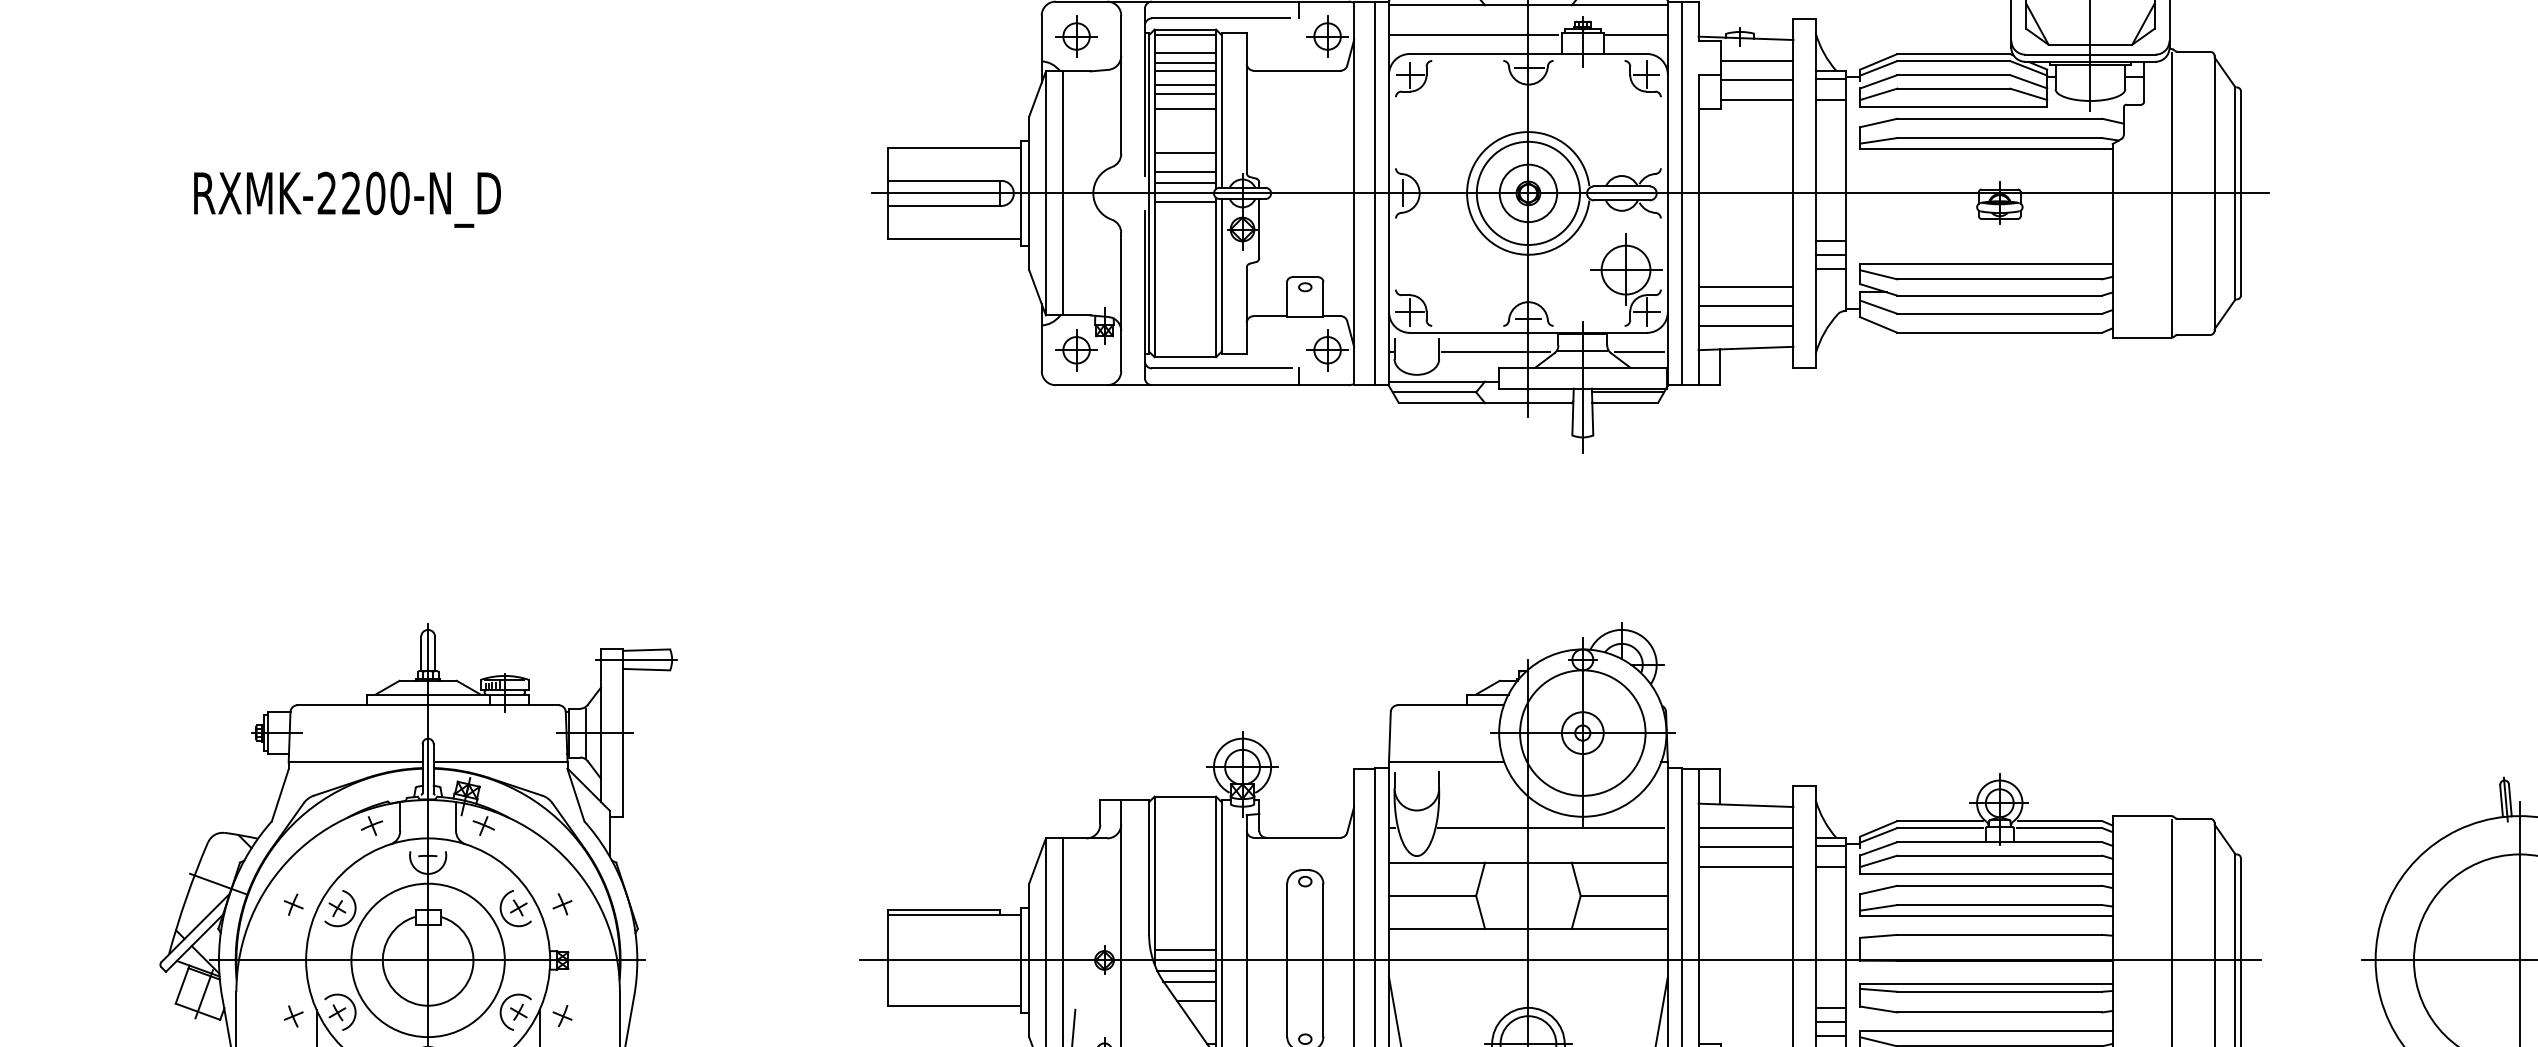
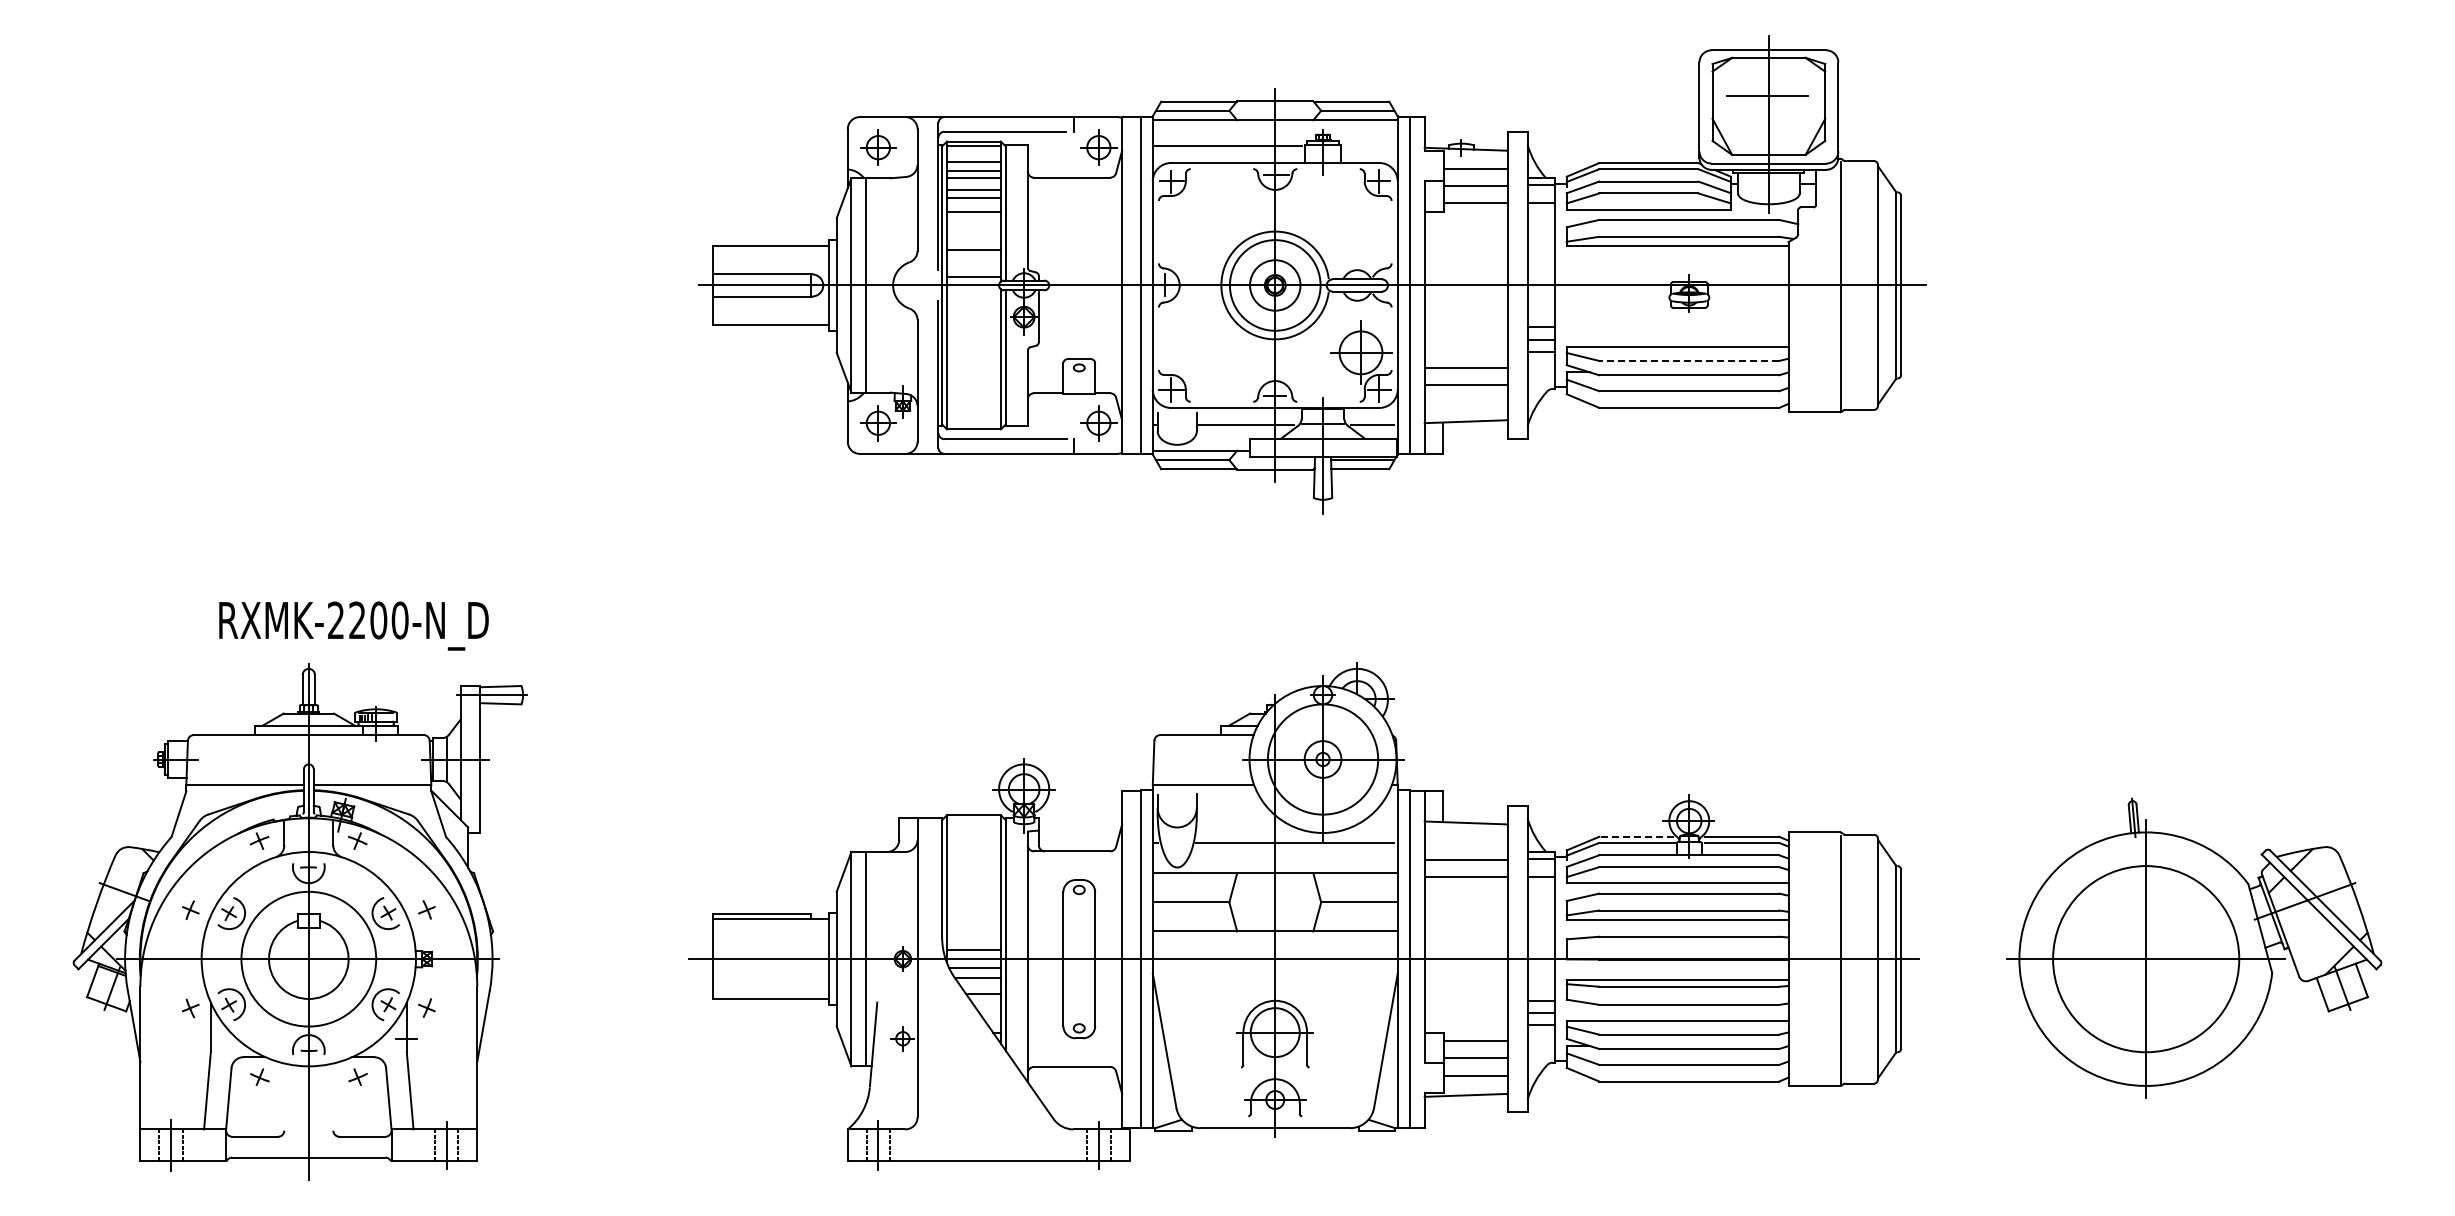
line: (1636, 35) -> (1370, 146), removed
line: (1184, 171) -> (973, 266), removed
text: (346, 199) -> (353, 625), moved
line: (1184, 202) -> (973, 293), removed
line: (1998, 278) -> (1688, 360), solid -> dashed
line: (1746, 326) -> (1466, 402), removed
line: (1939, 820) -> (1636, 836), solid -> dashed
line: (1746, 827) -> (1466, 842), removed

